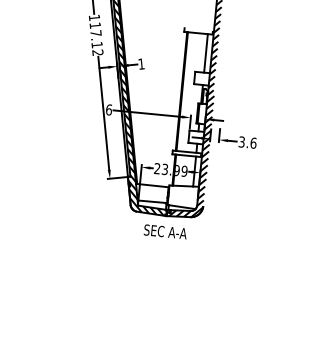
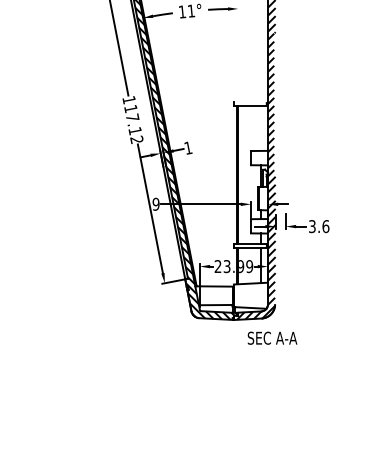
line: (206, 53) -> (261, 128), removed
text: (108, 109) -> (155, 203), 6 -> 9
text: (165, 231) -> (272, 337), moved

